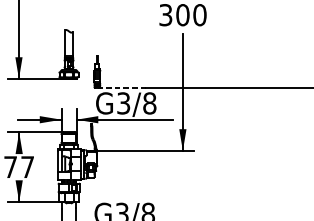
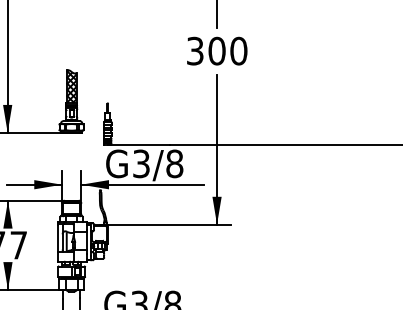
hatch: (68, 42) -> (71, 86), added
line: (121, 88) -> (138, 144), dashed -> solid

